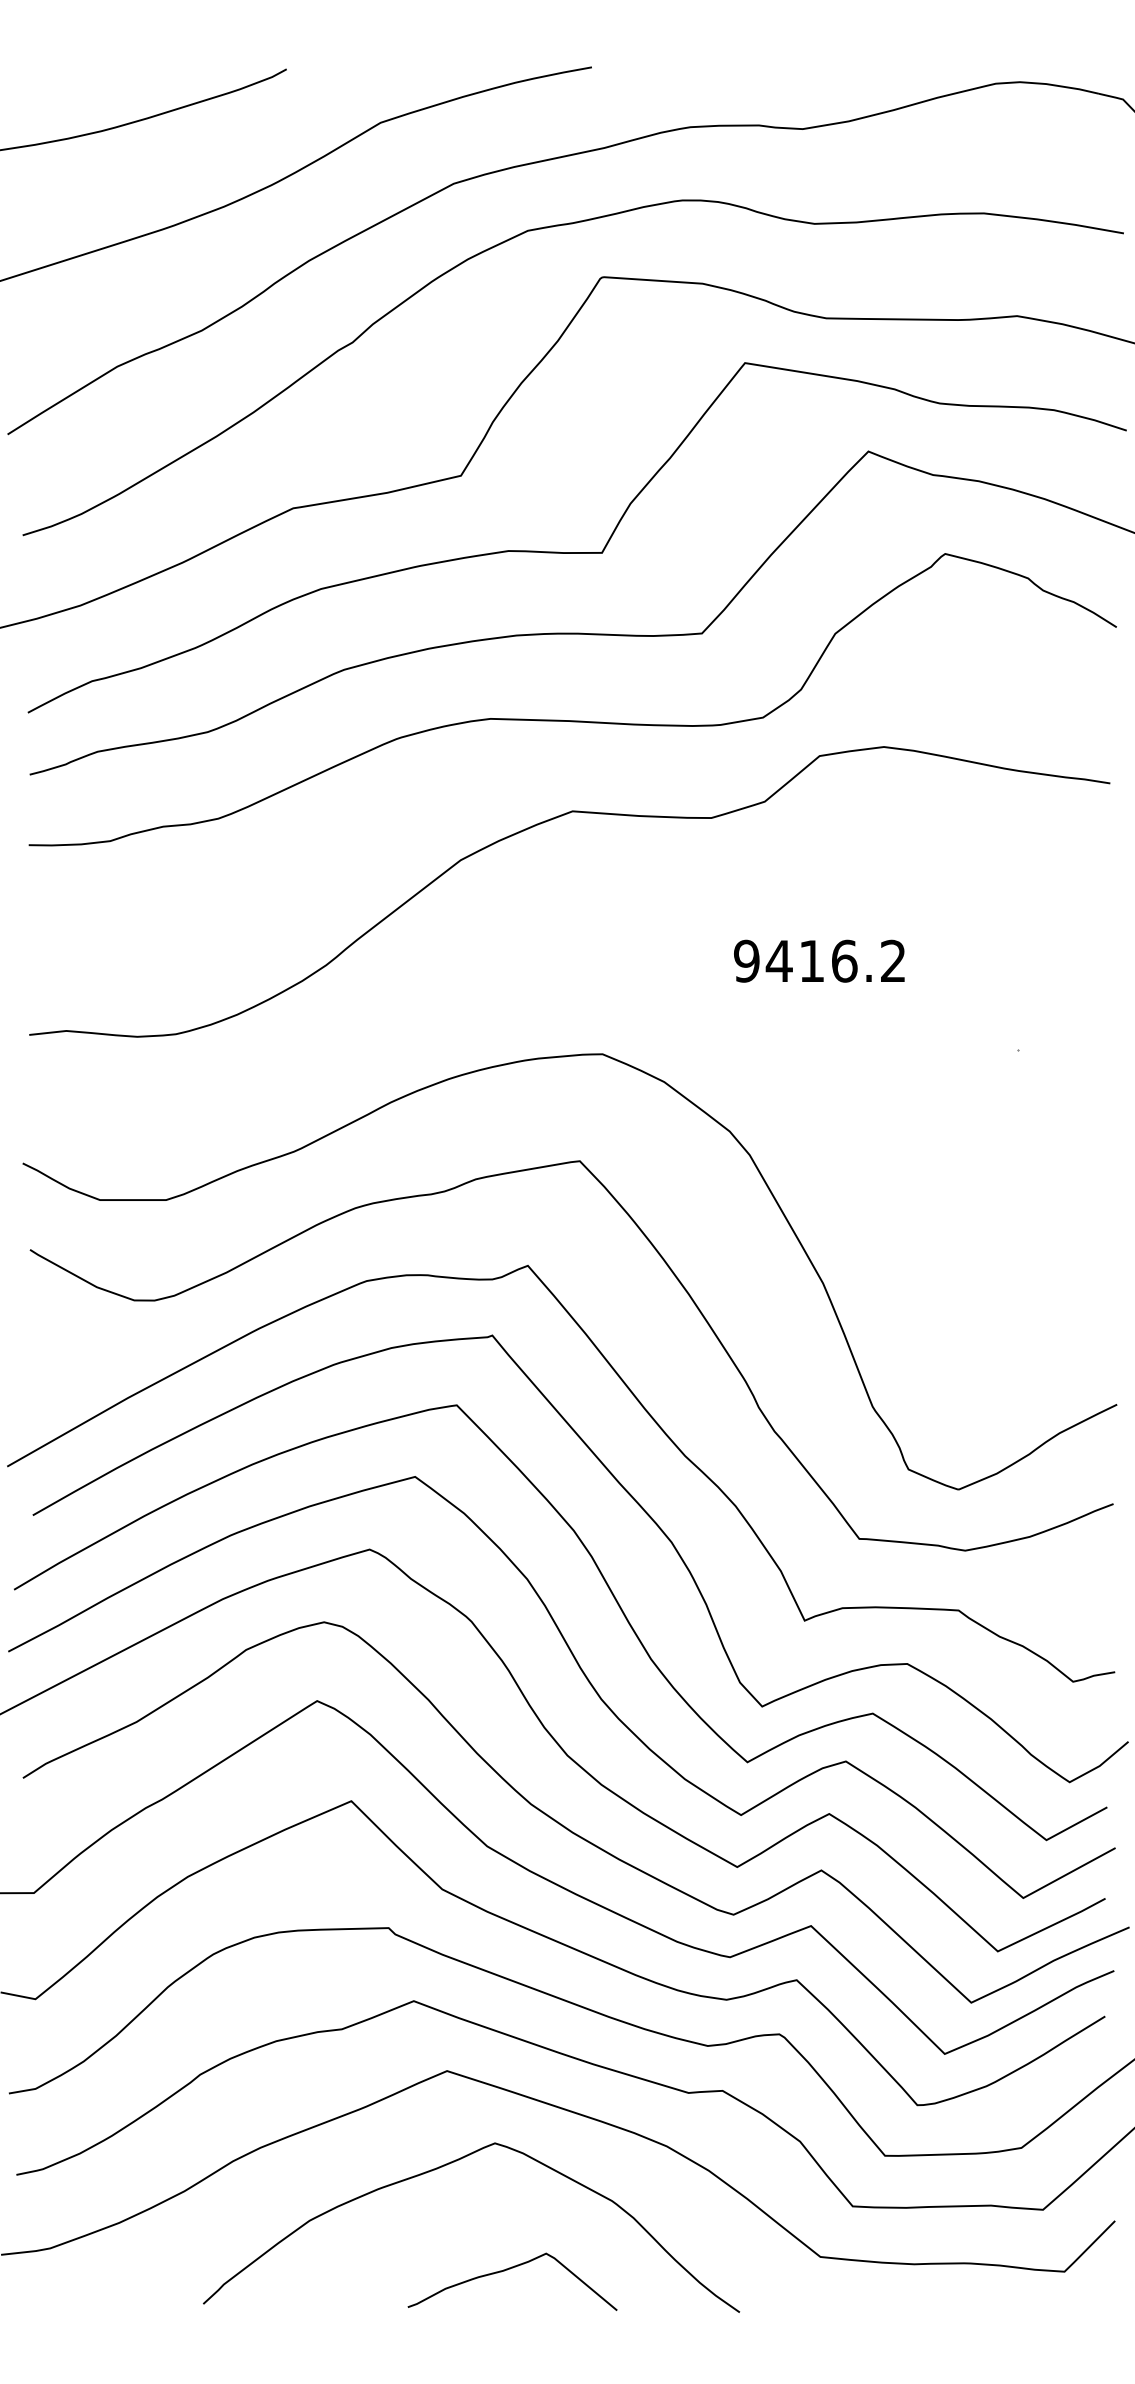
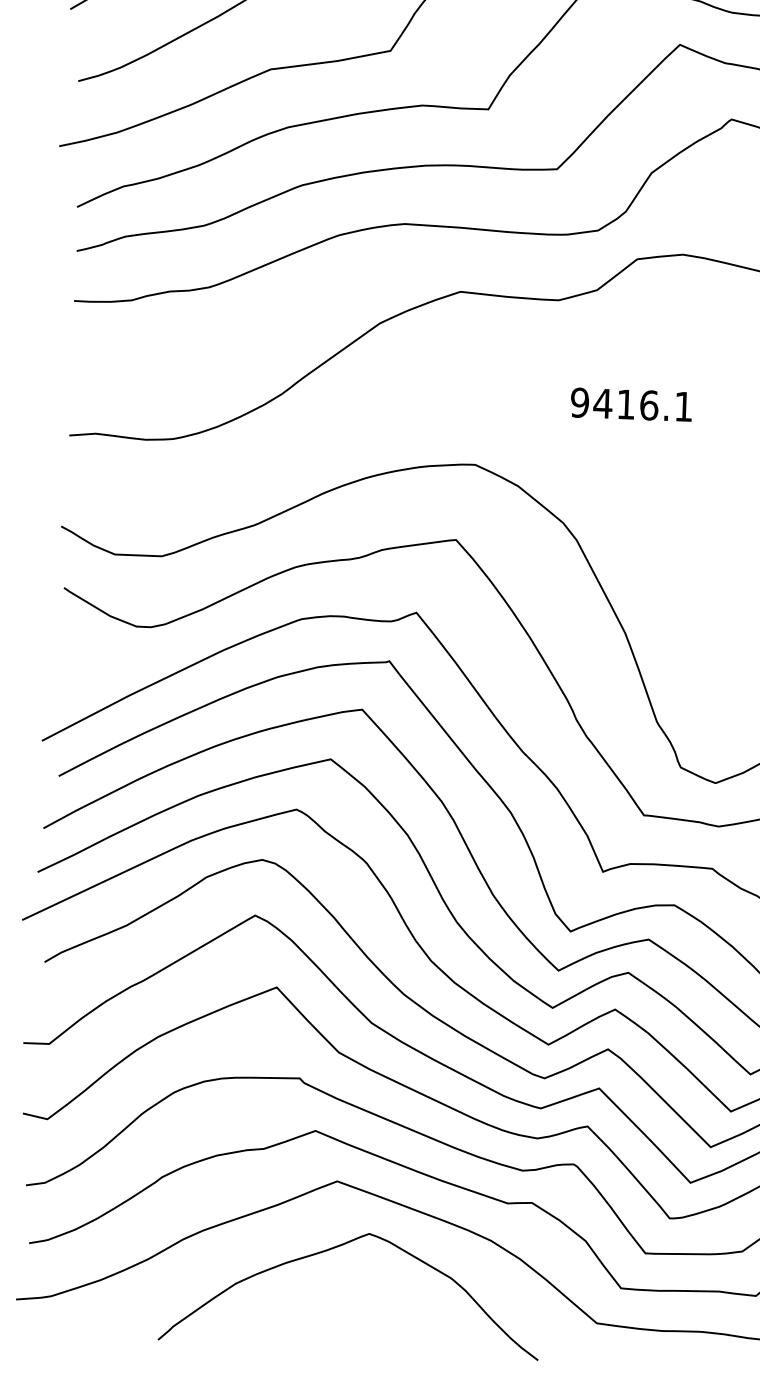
text: (892, 960) -> (683, 406), 9416.2 -> 9416.1
curve: (507, 2270) -> (374, 1324), removed

